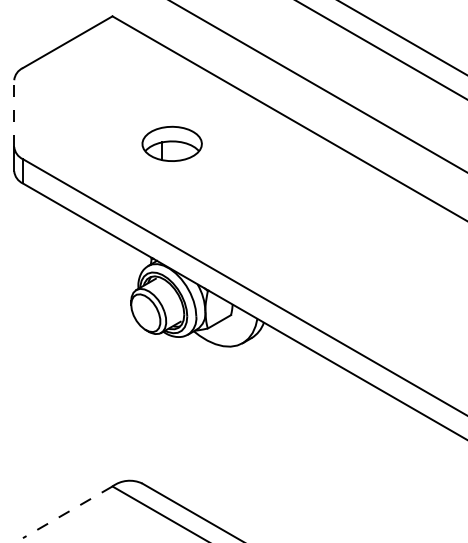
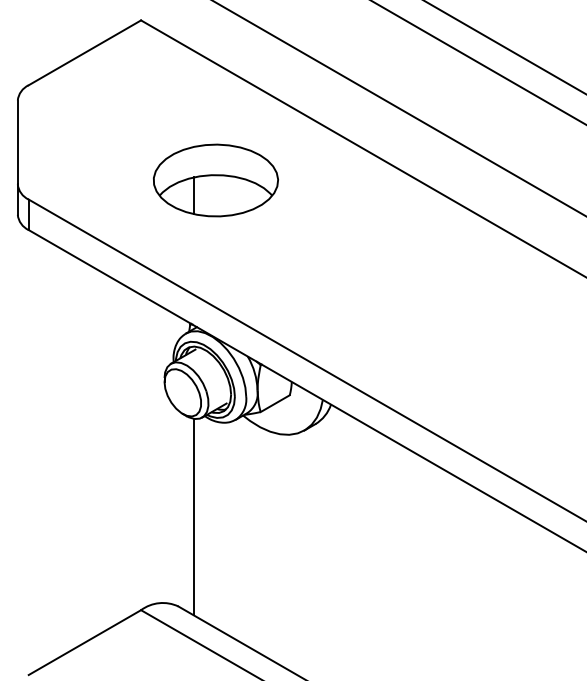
line: (14, 113) -> (17, 142), dashed -> solid
part: (171, 143) -> (215, 180), size x1.67
line: (154, 411) -> (193, 516), added
line: (67, 512) -> (84, 642), dashed -> solid

